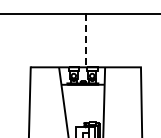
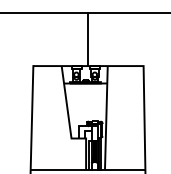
line: (85, 41) -> (88, 40), dashed -> solid

